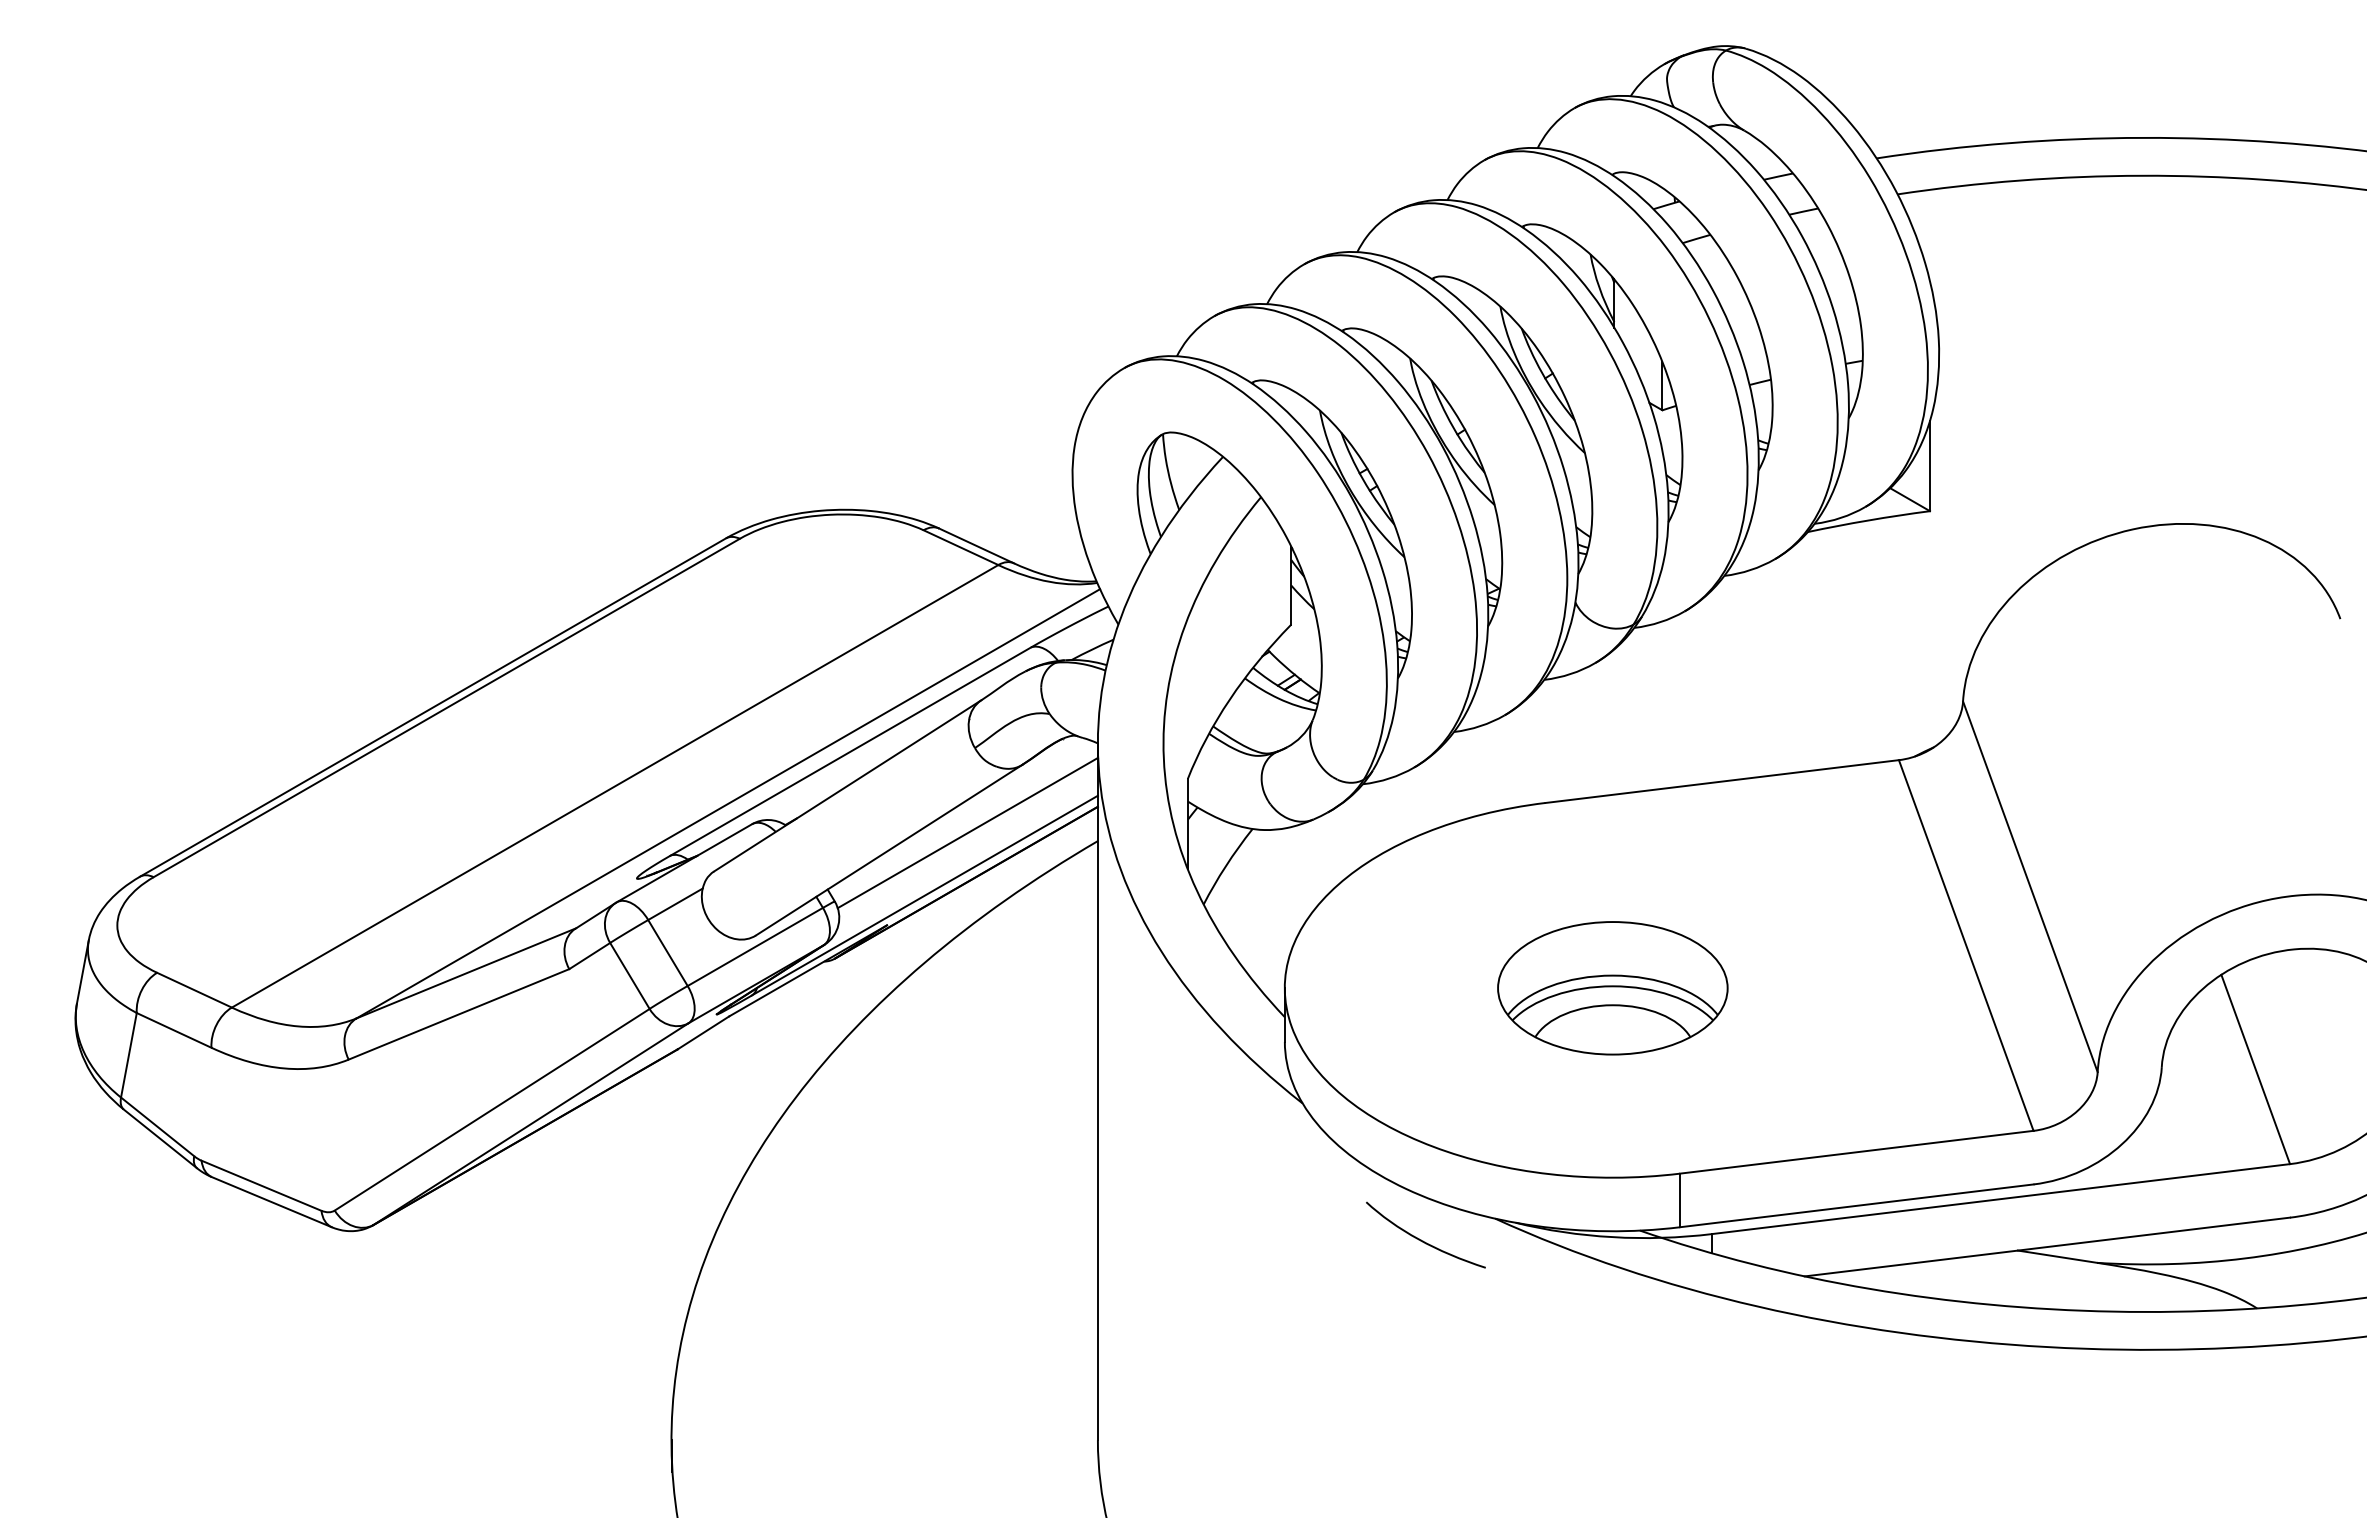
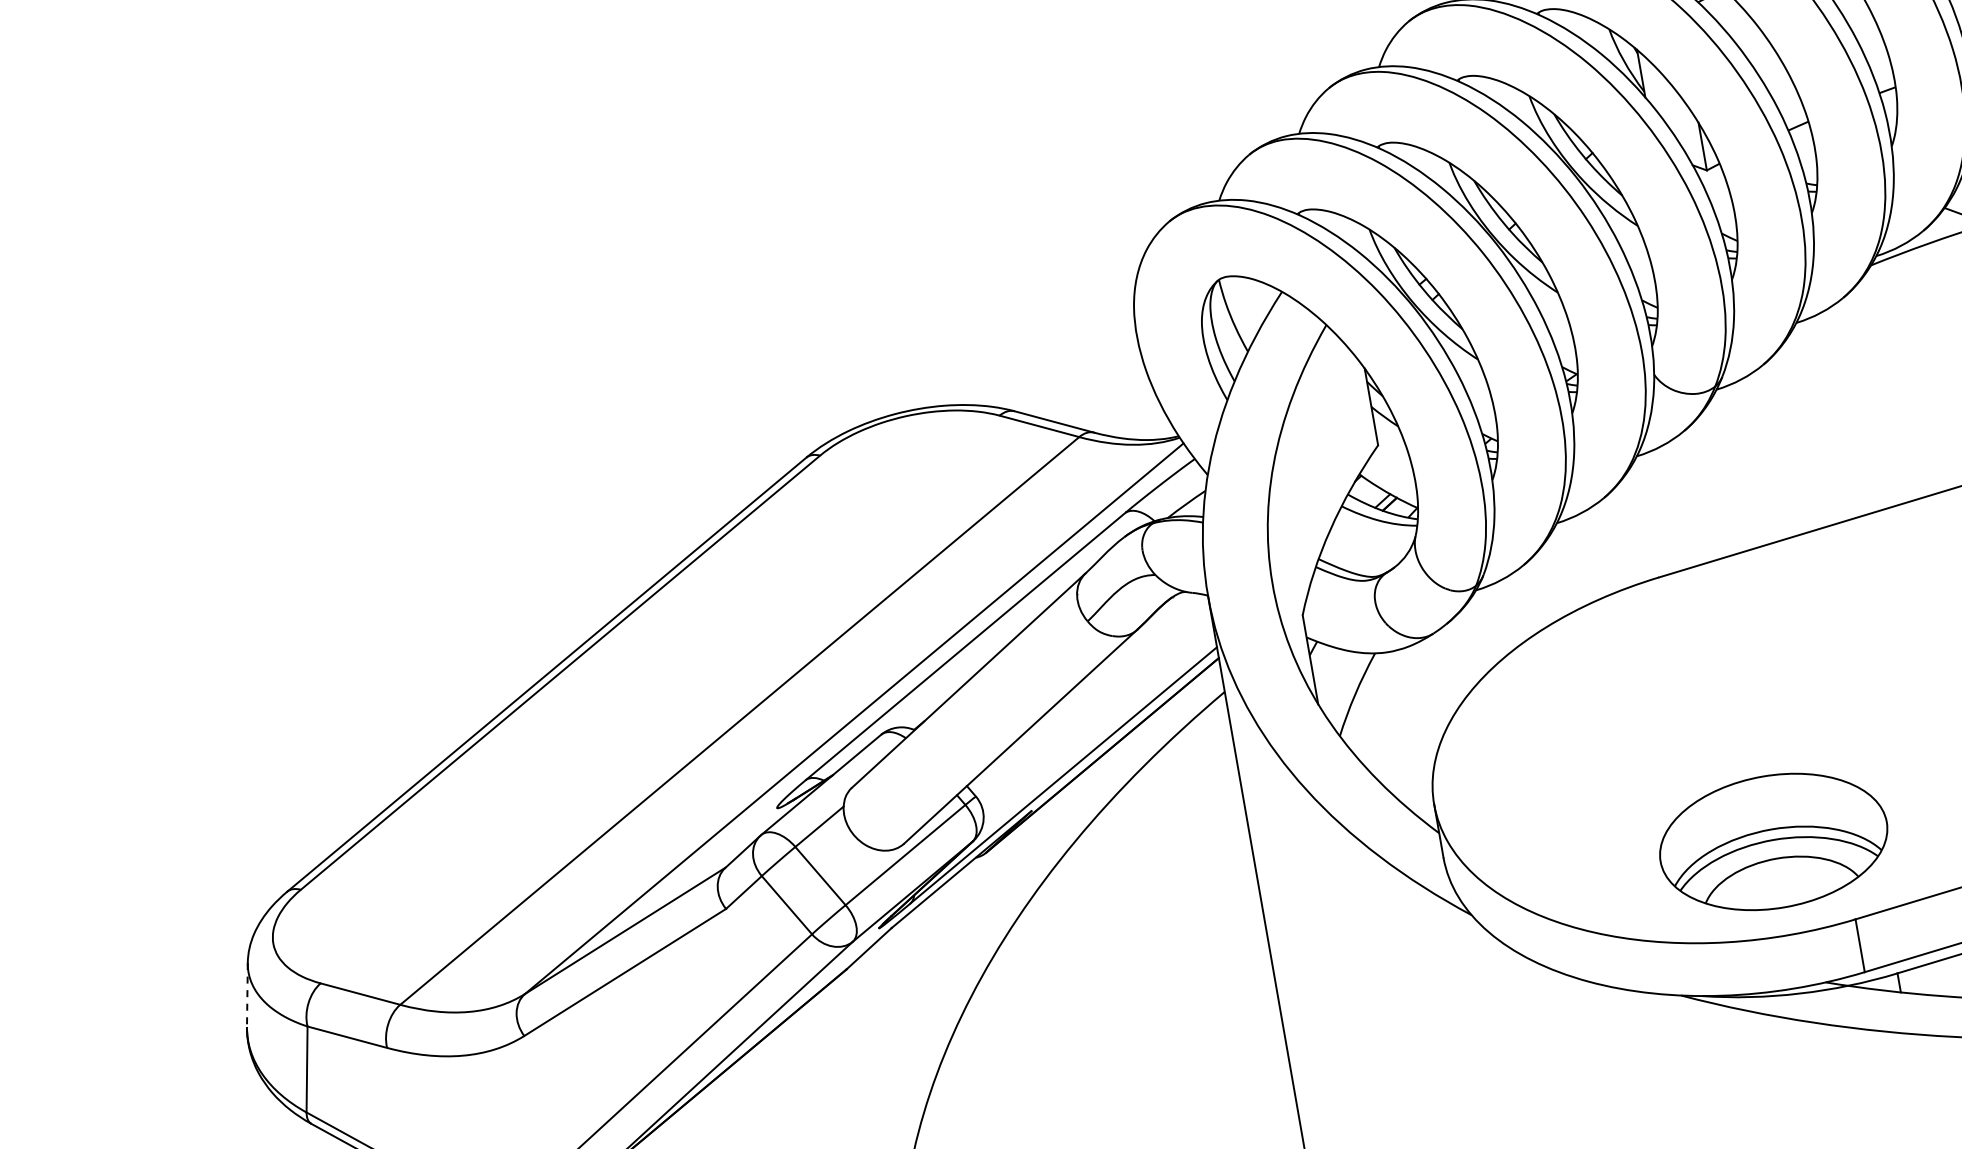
line: (967, 832) -> (1094, 705), removed
line: (82, 972) -> (247, 995), solid -> dashed
part: (1612, 988) -> (1773, 842), moved
curve: (1423, 1240) -> (1614, 1029), removed

